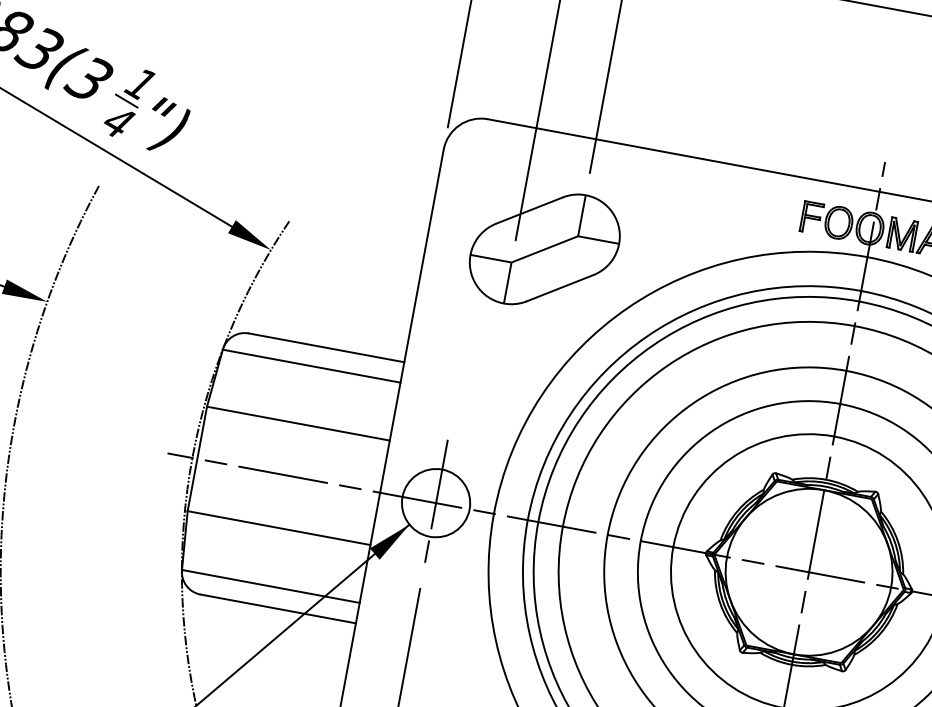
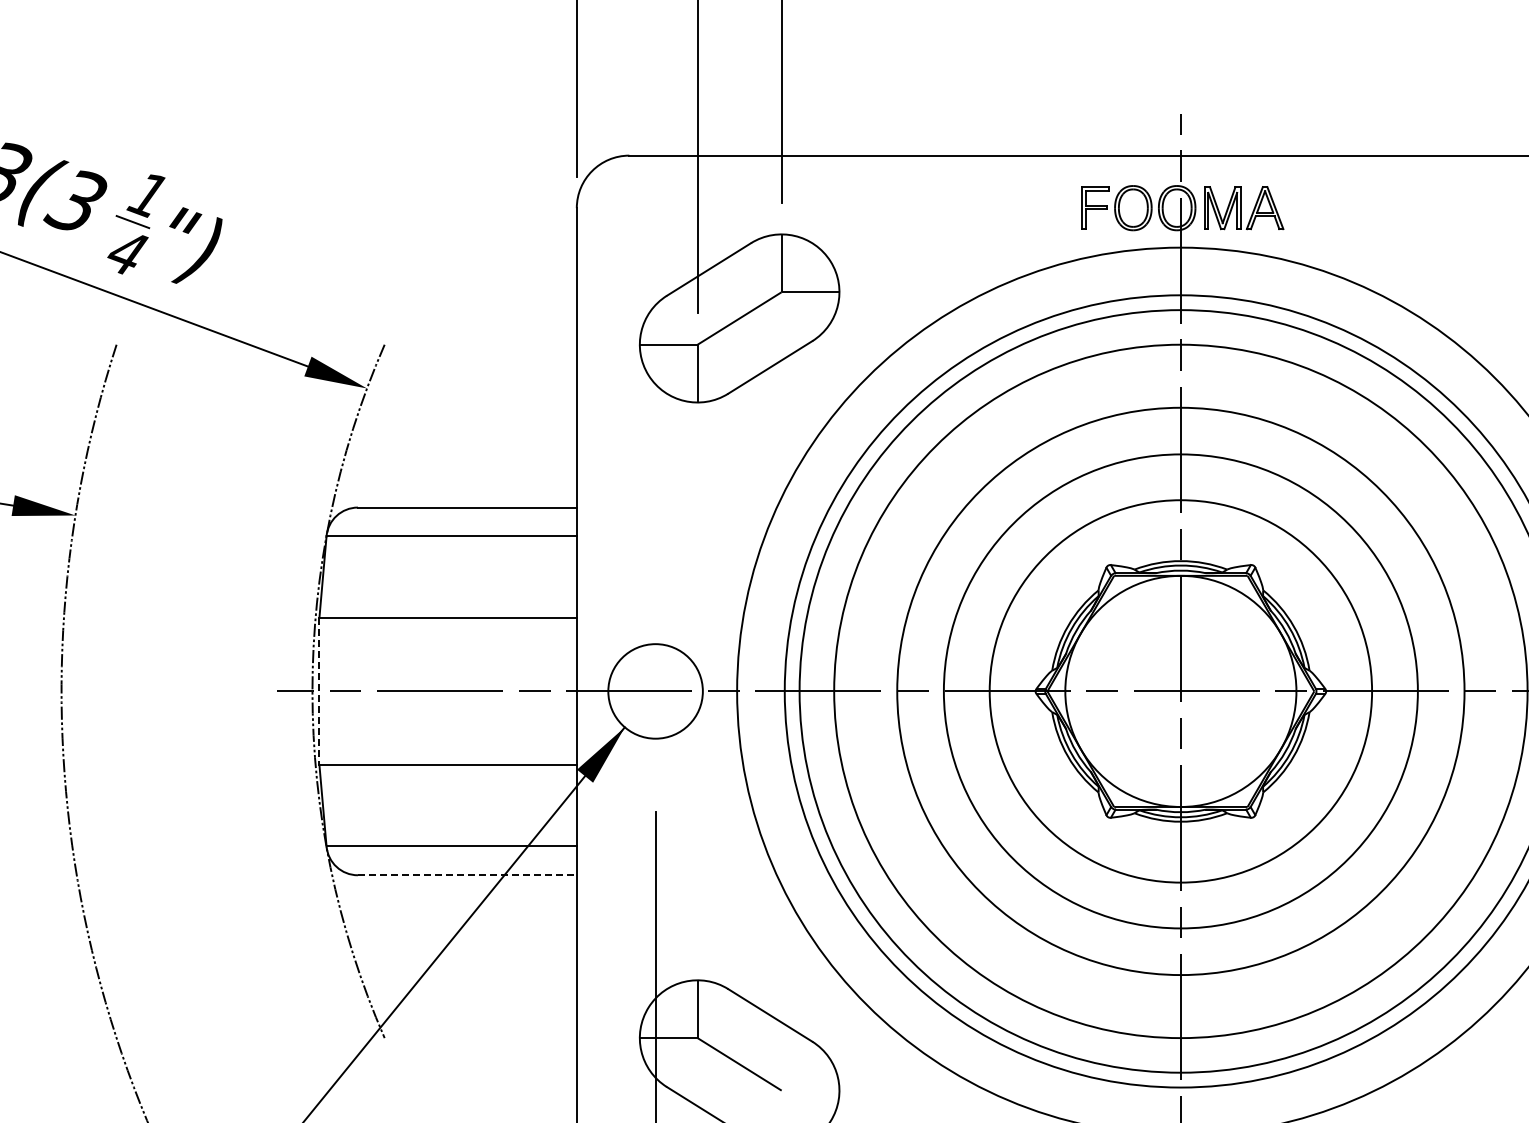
line: (197, 458) -> (319, 691), solid -> dashed
line: (435, 503) -> (655, 691), removed
line: (278, 609) -> (467, 875), solid -> dashed

